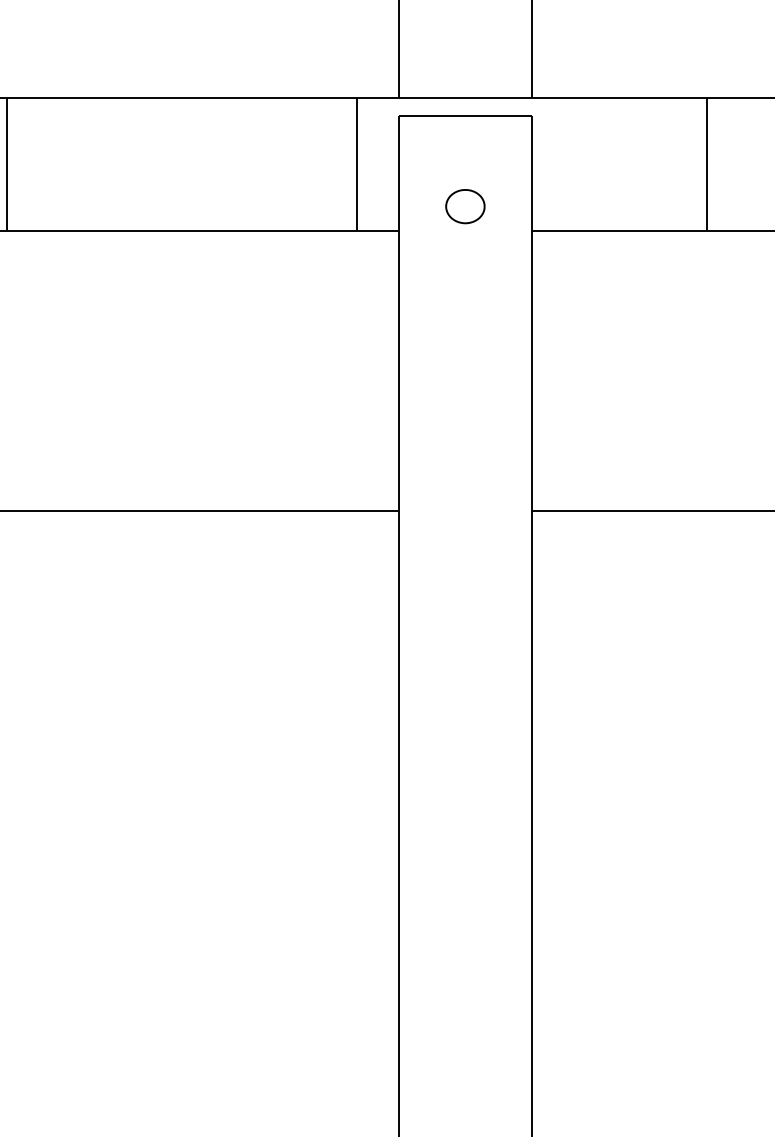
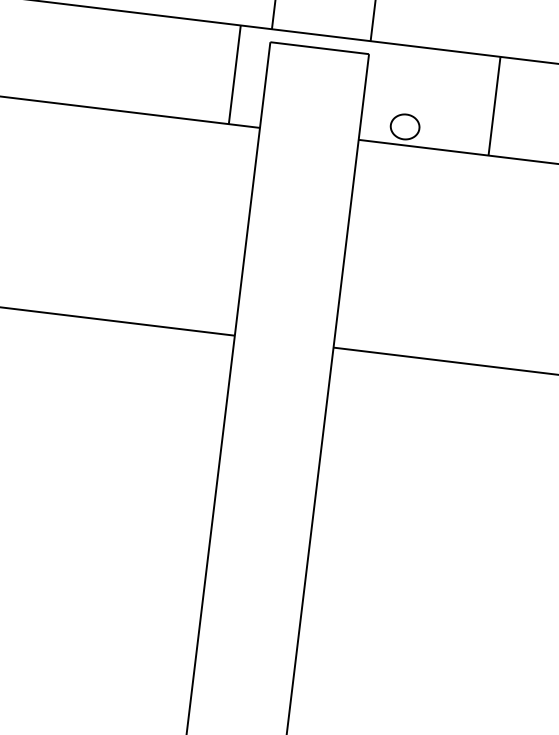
part: (465, 206) -> (405, 126), moved

